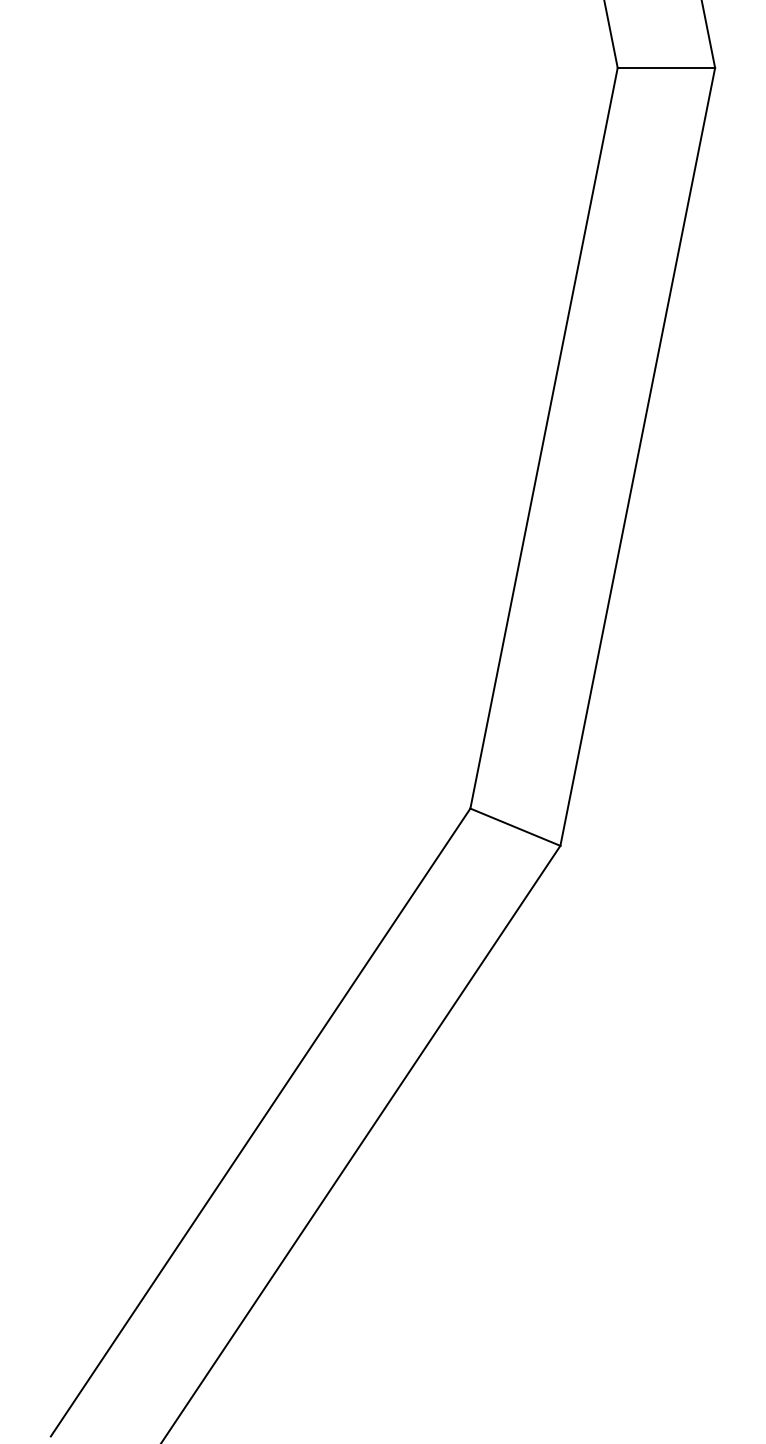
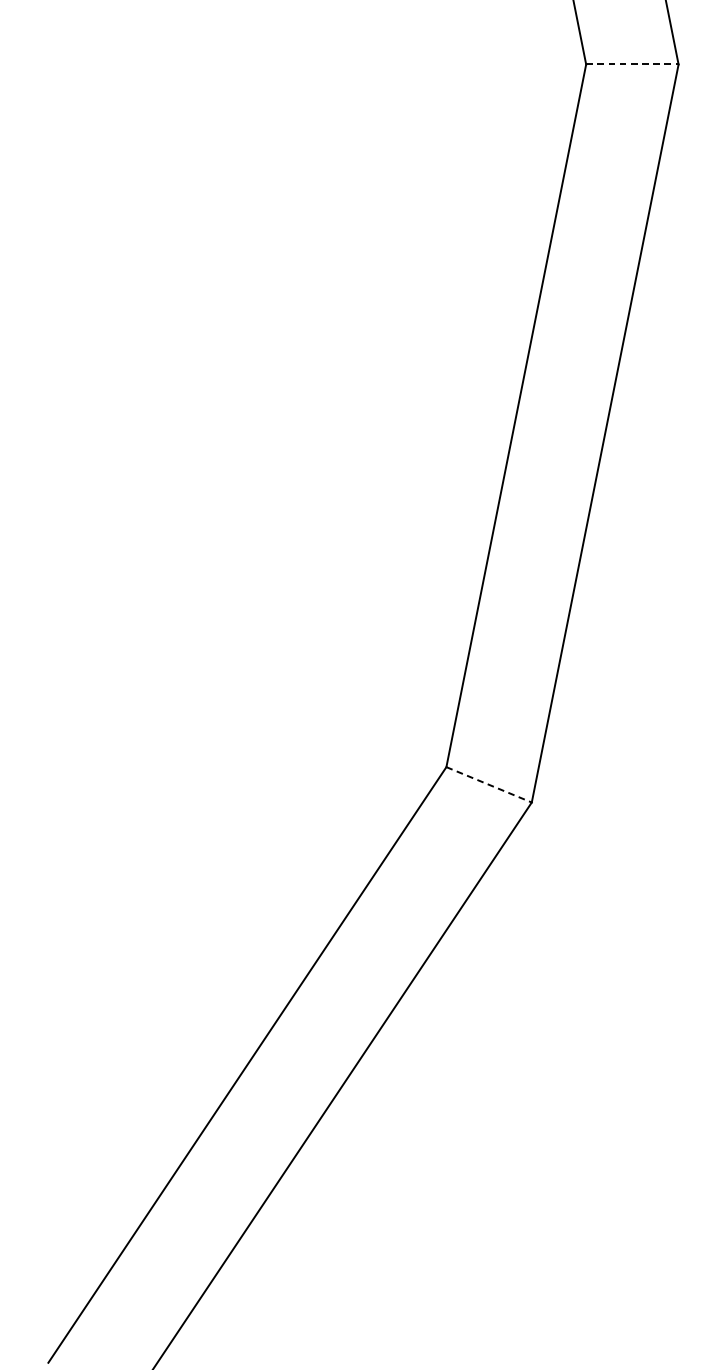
line: (666, 67) -> (632, 64), solid -> dashed
line: (515, 827) -> (489, 785), solid -> dashed

